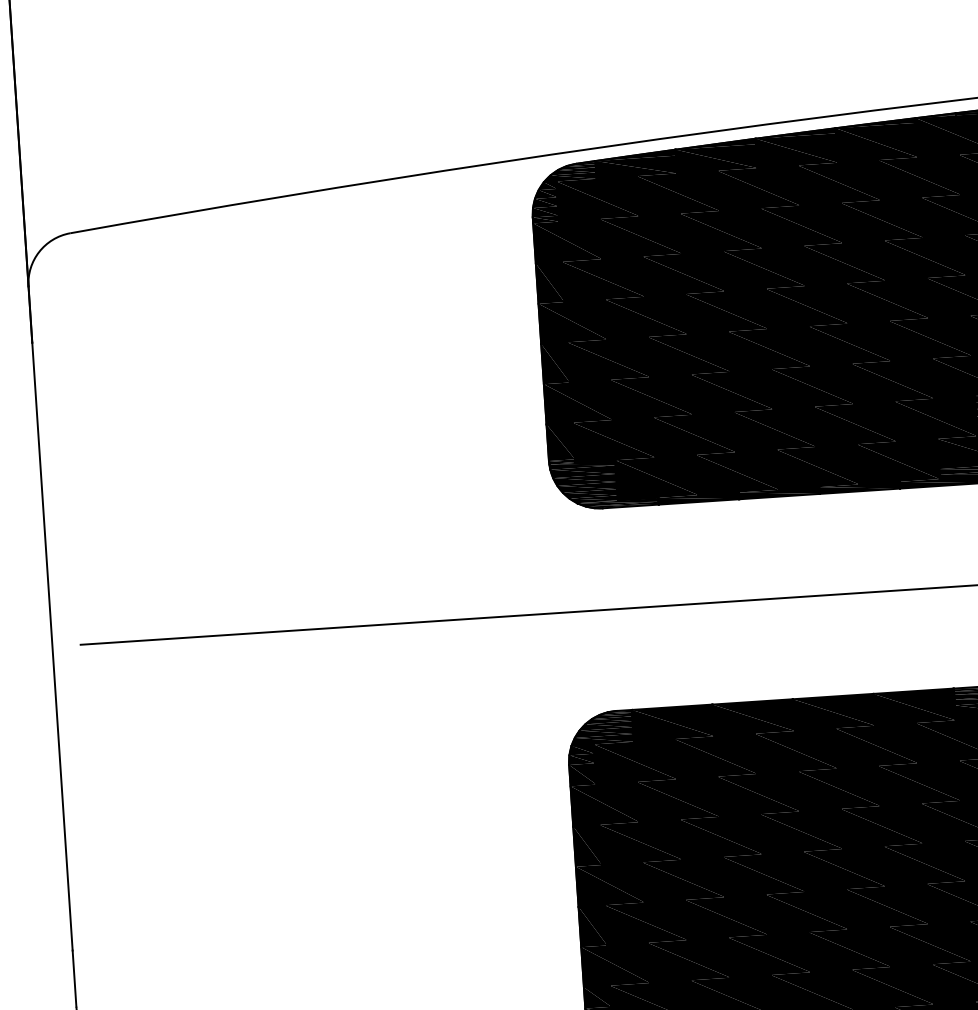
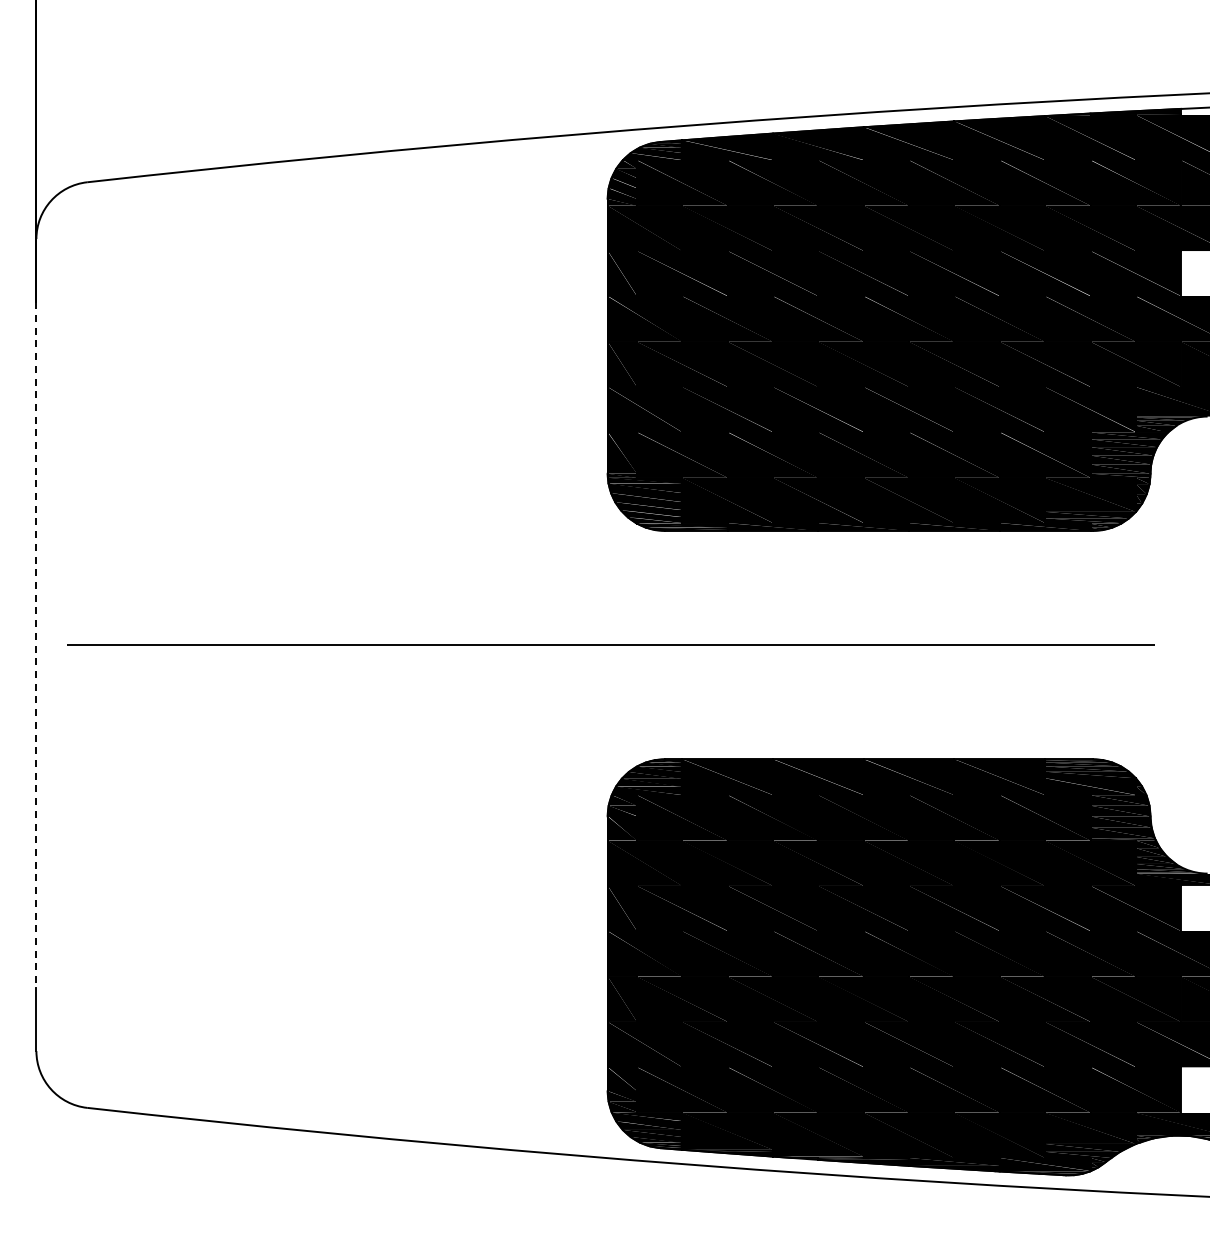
line: (52, 647) -> (36, 645), solid -> dashed

